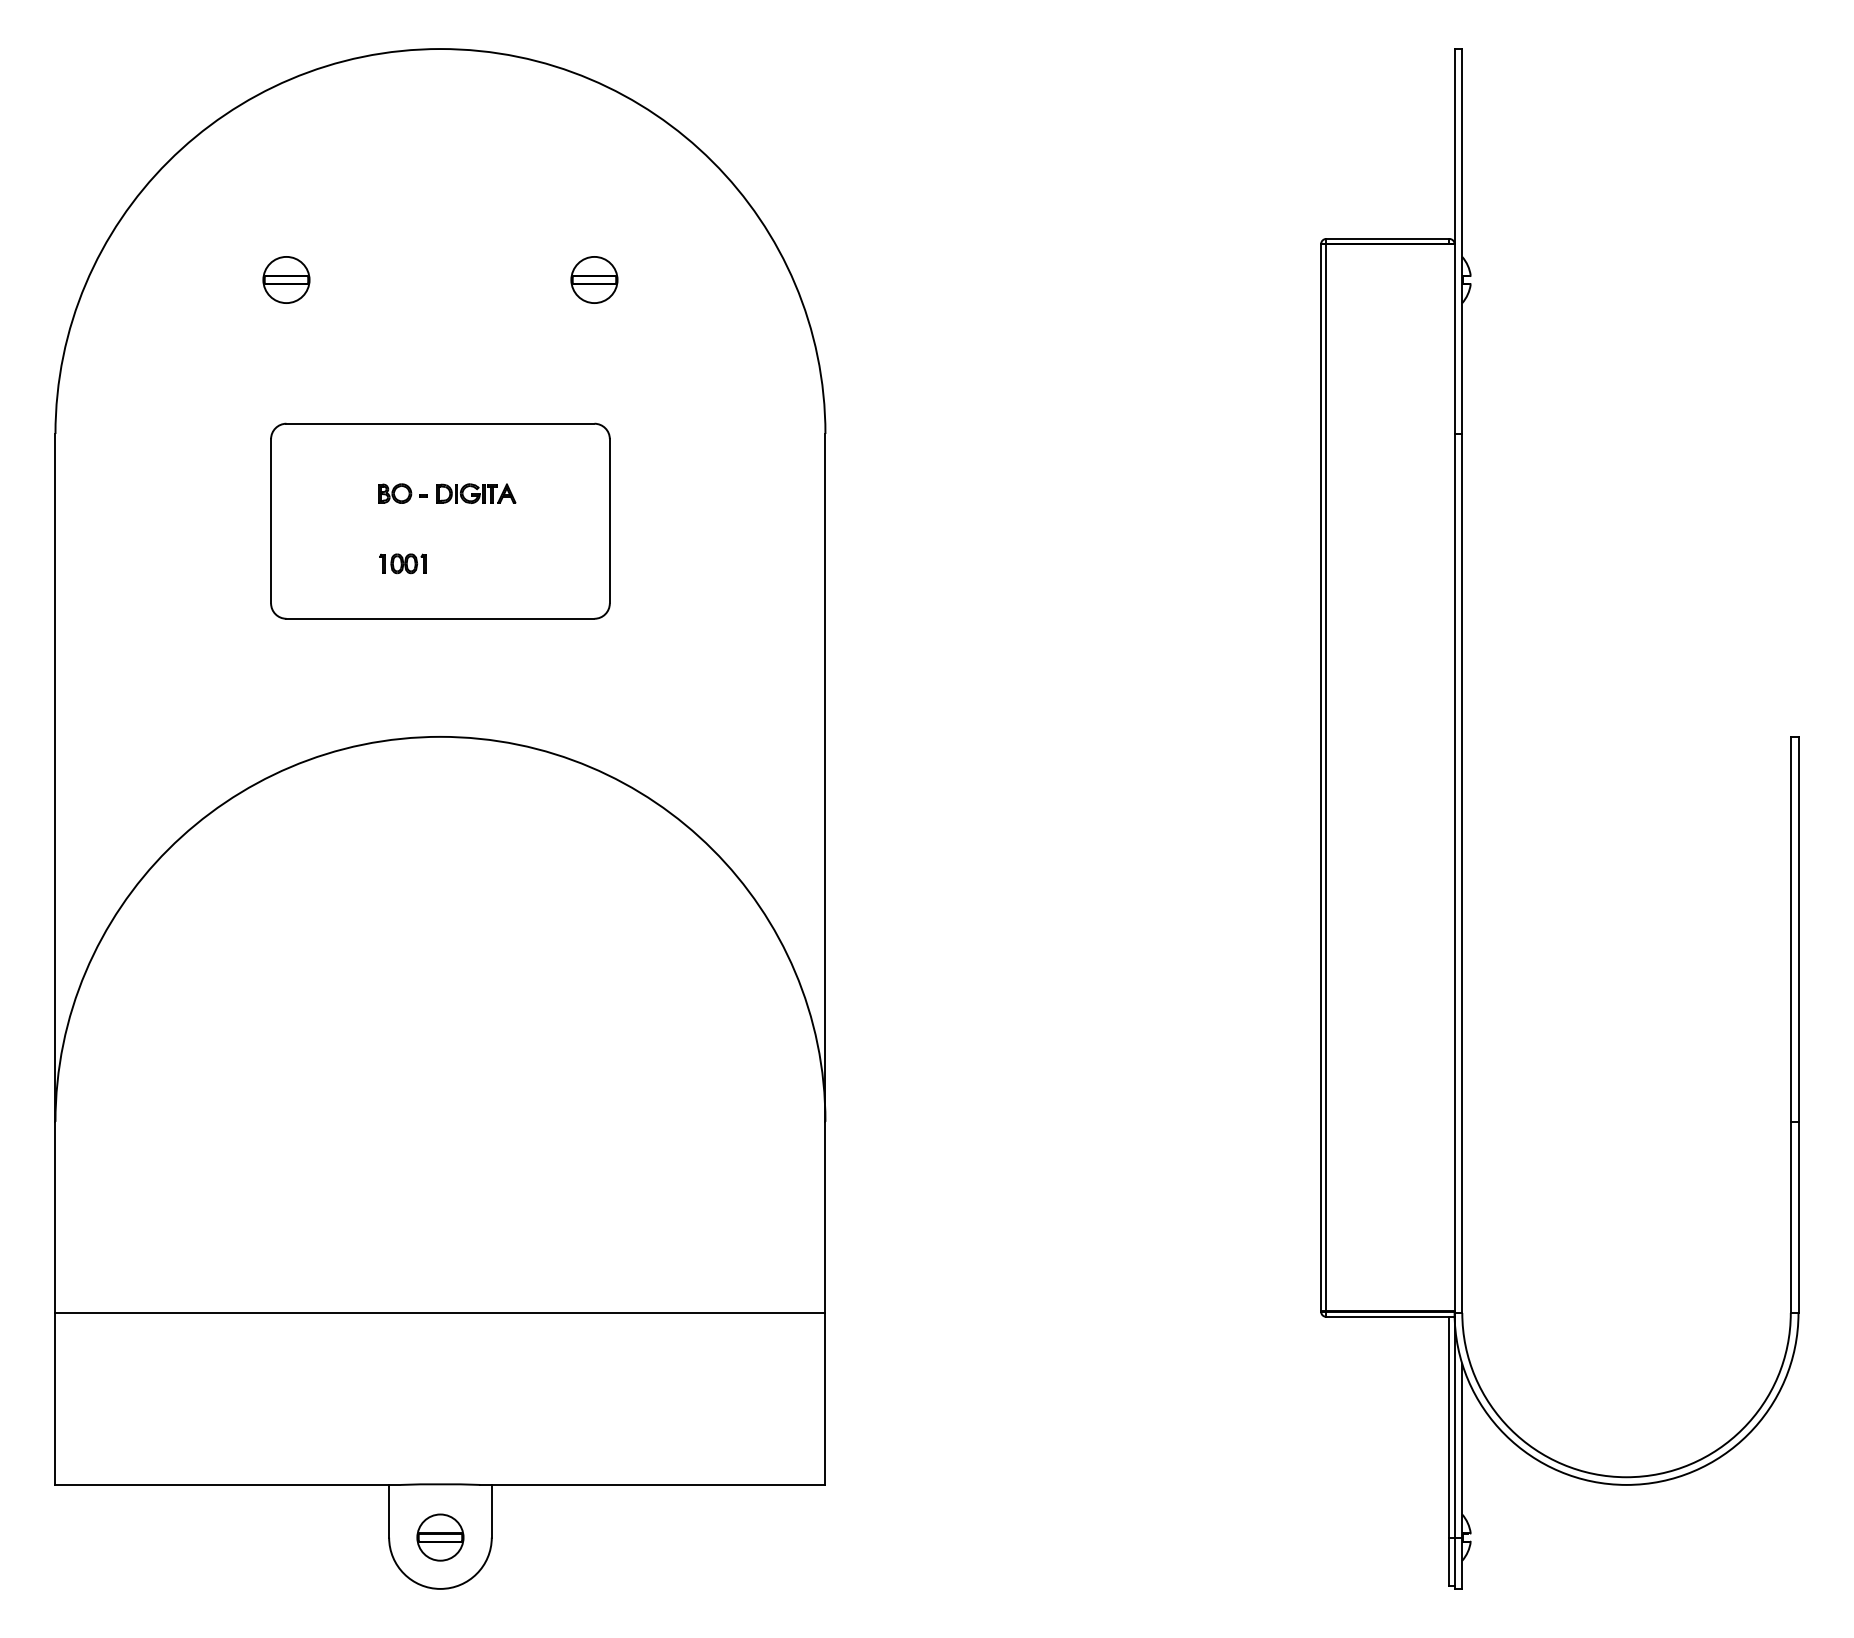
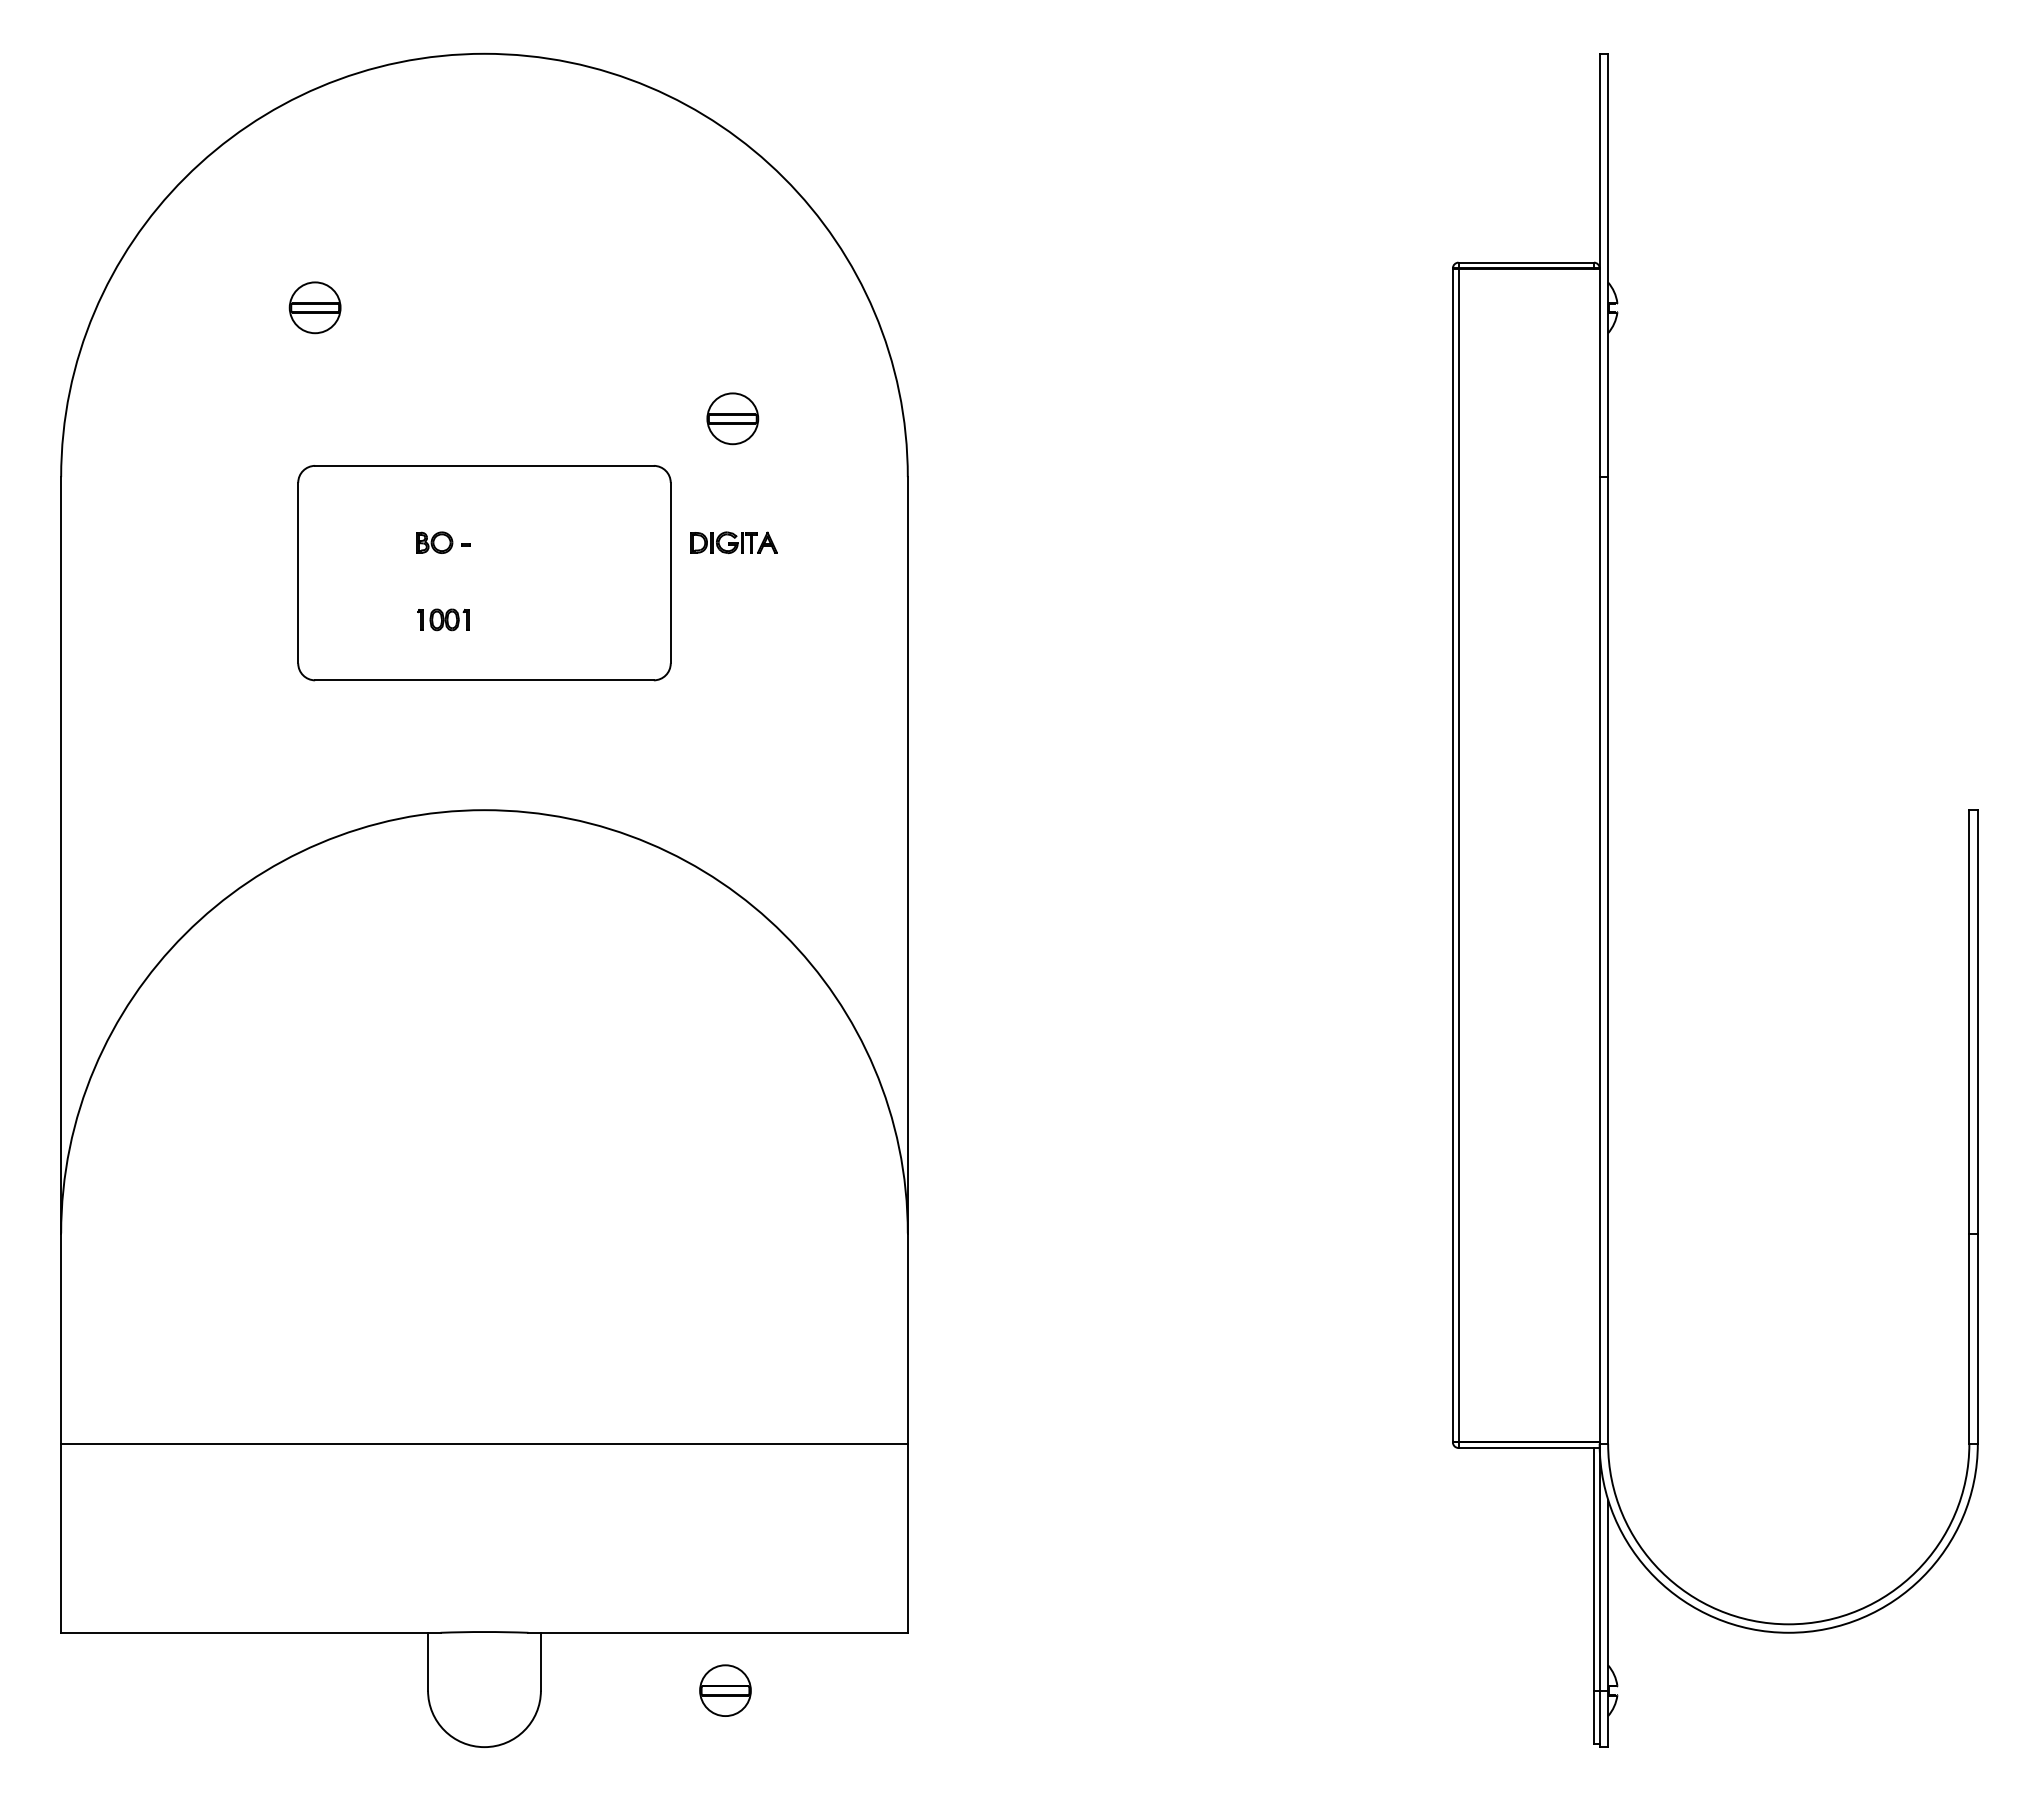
part: (594, 279) -> (732, 418), moved
part: (475, 493) -> (733, 542), moved
part: (440, 1537) -> (725, 1690), moved

